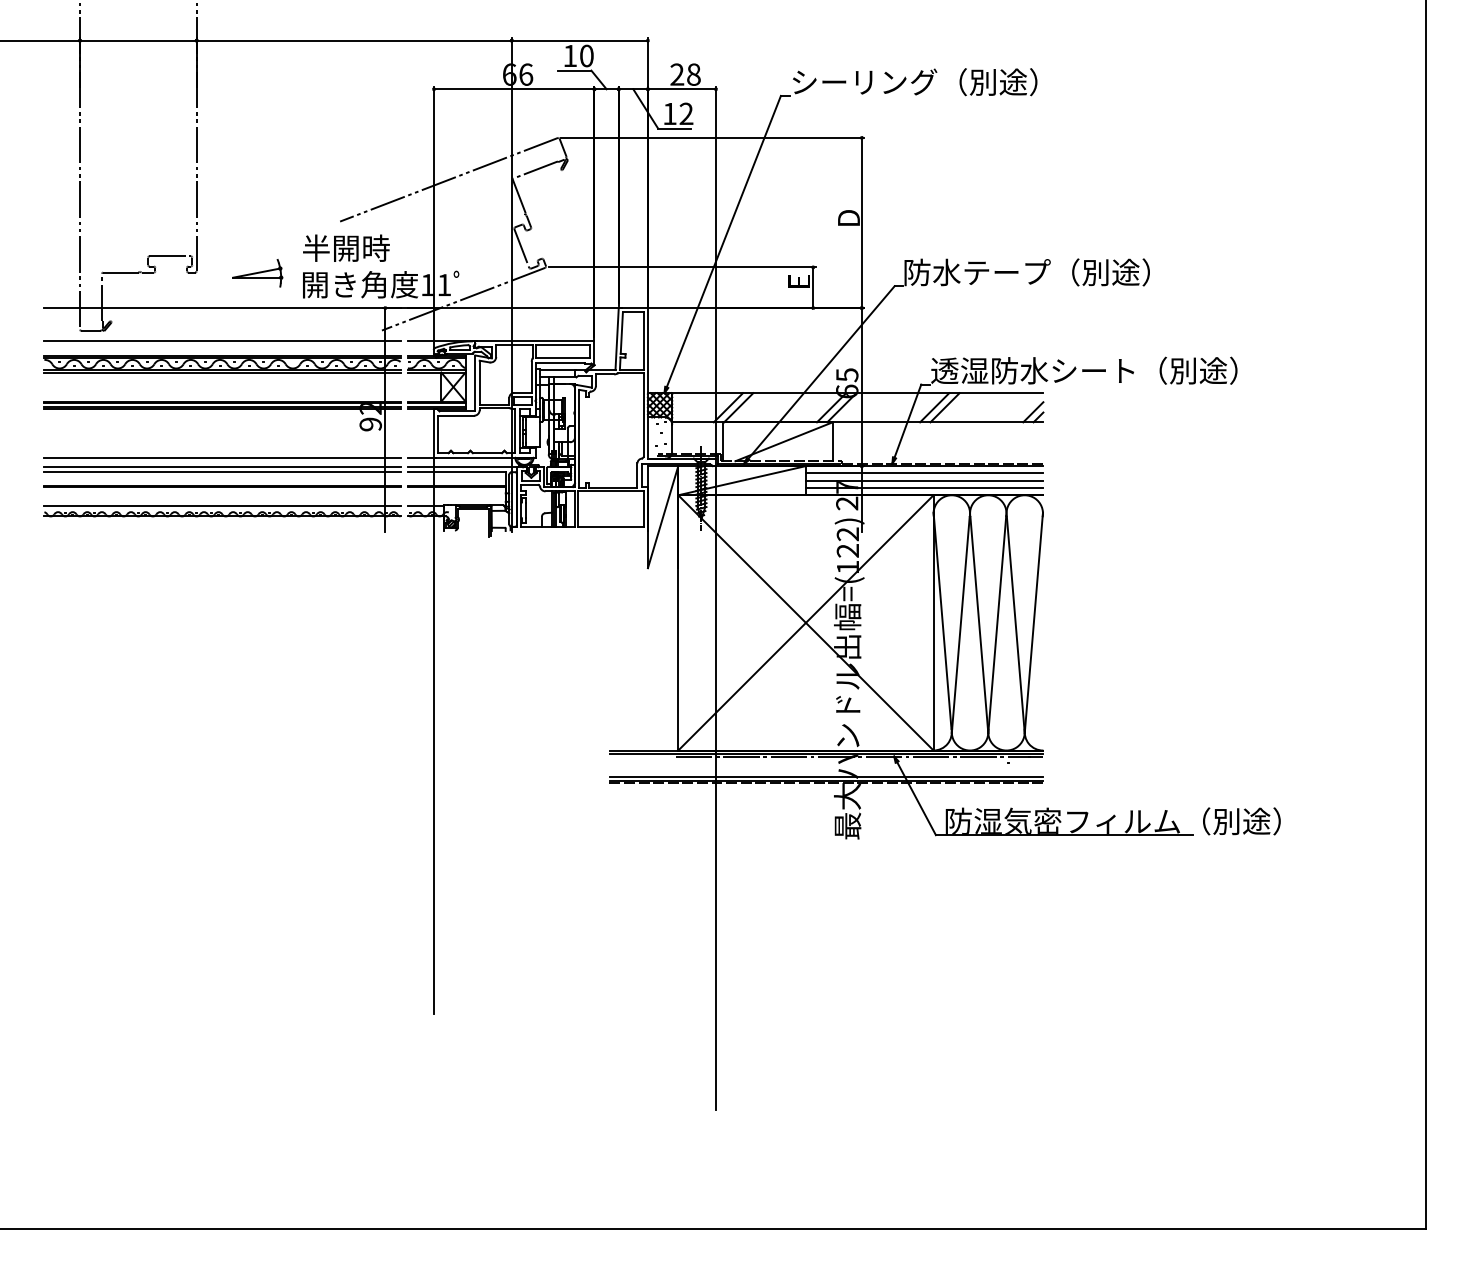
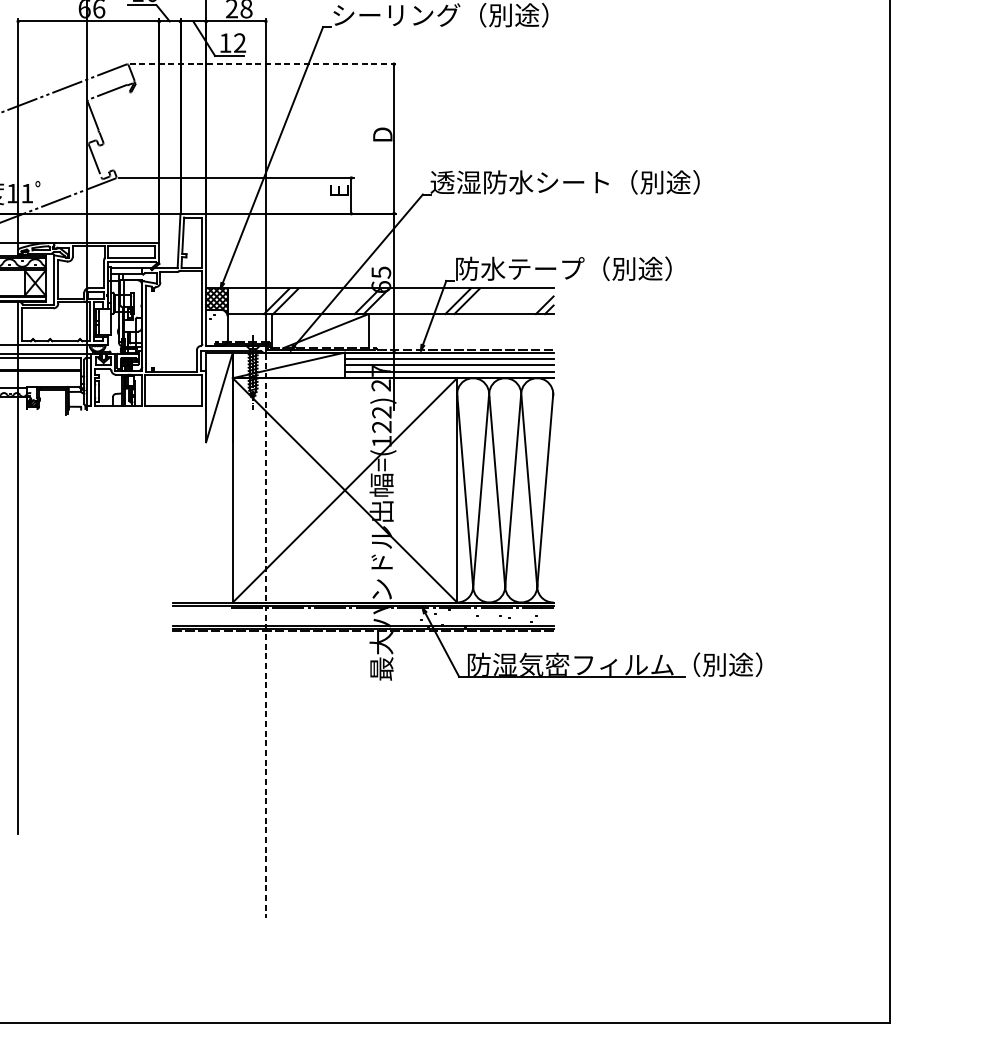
line: (712, 137) -> (262, 63), solid -> dashed
text: (1056, 272) -> (565, 182), 防水テープ（別途） -> 透湿防水シート（別途）
text: (1084, 370) -> (589, 268), 透湿防水シート（別途） -> 防水テープ（別途）
line: (716, 789) -> (266, 636), solid -> dashed

